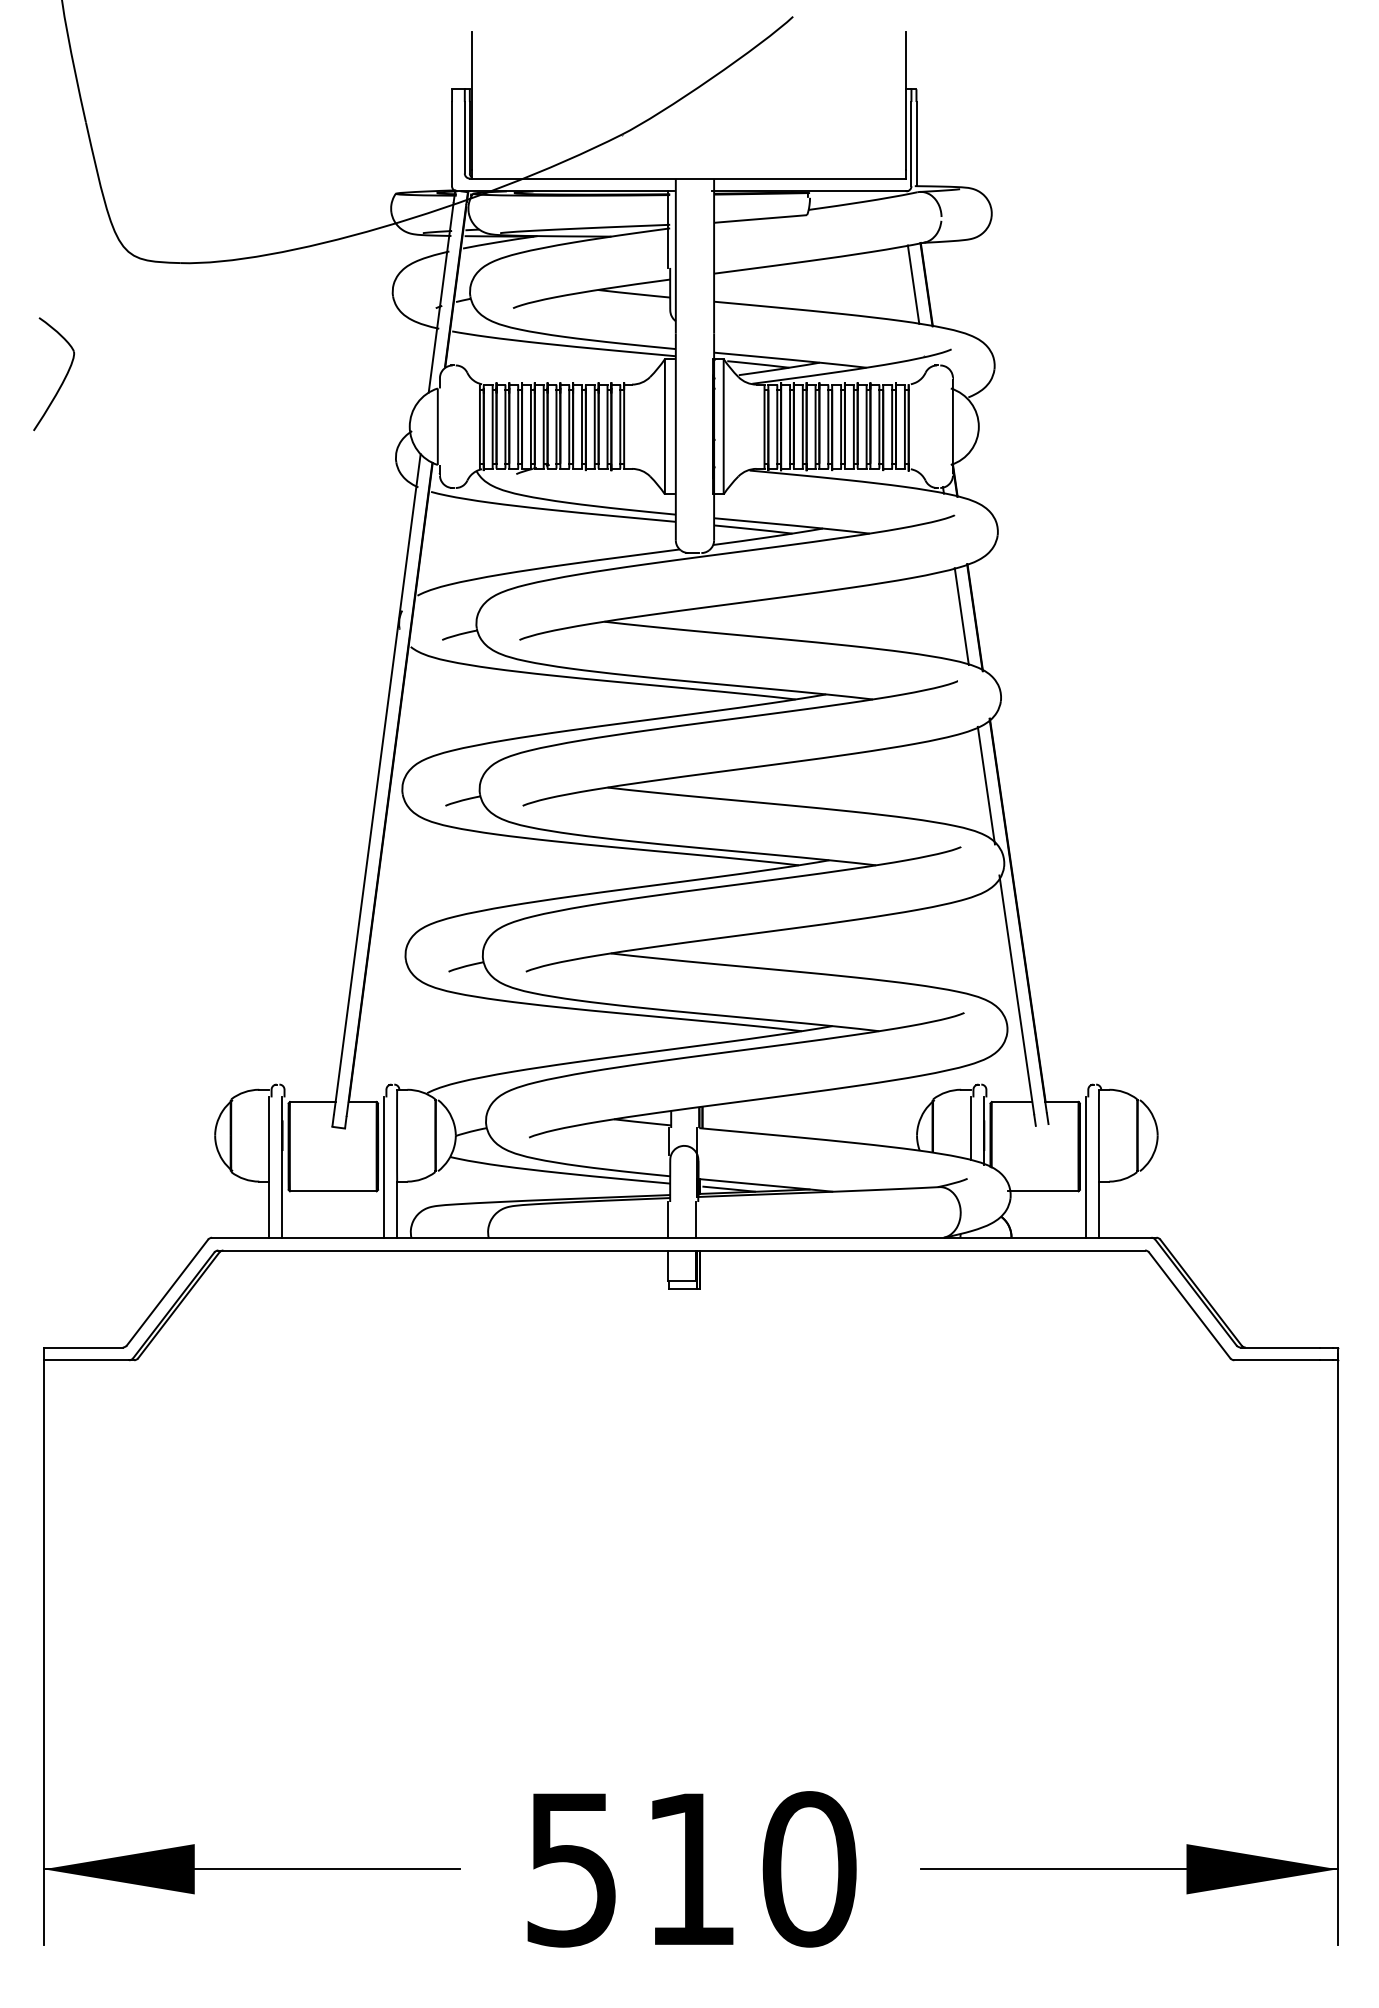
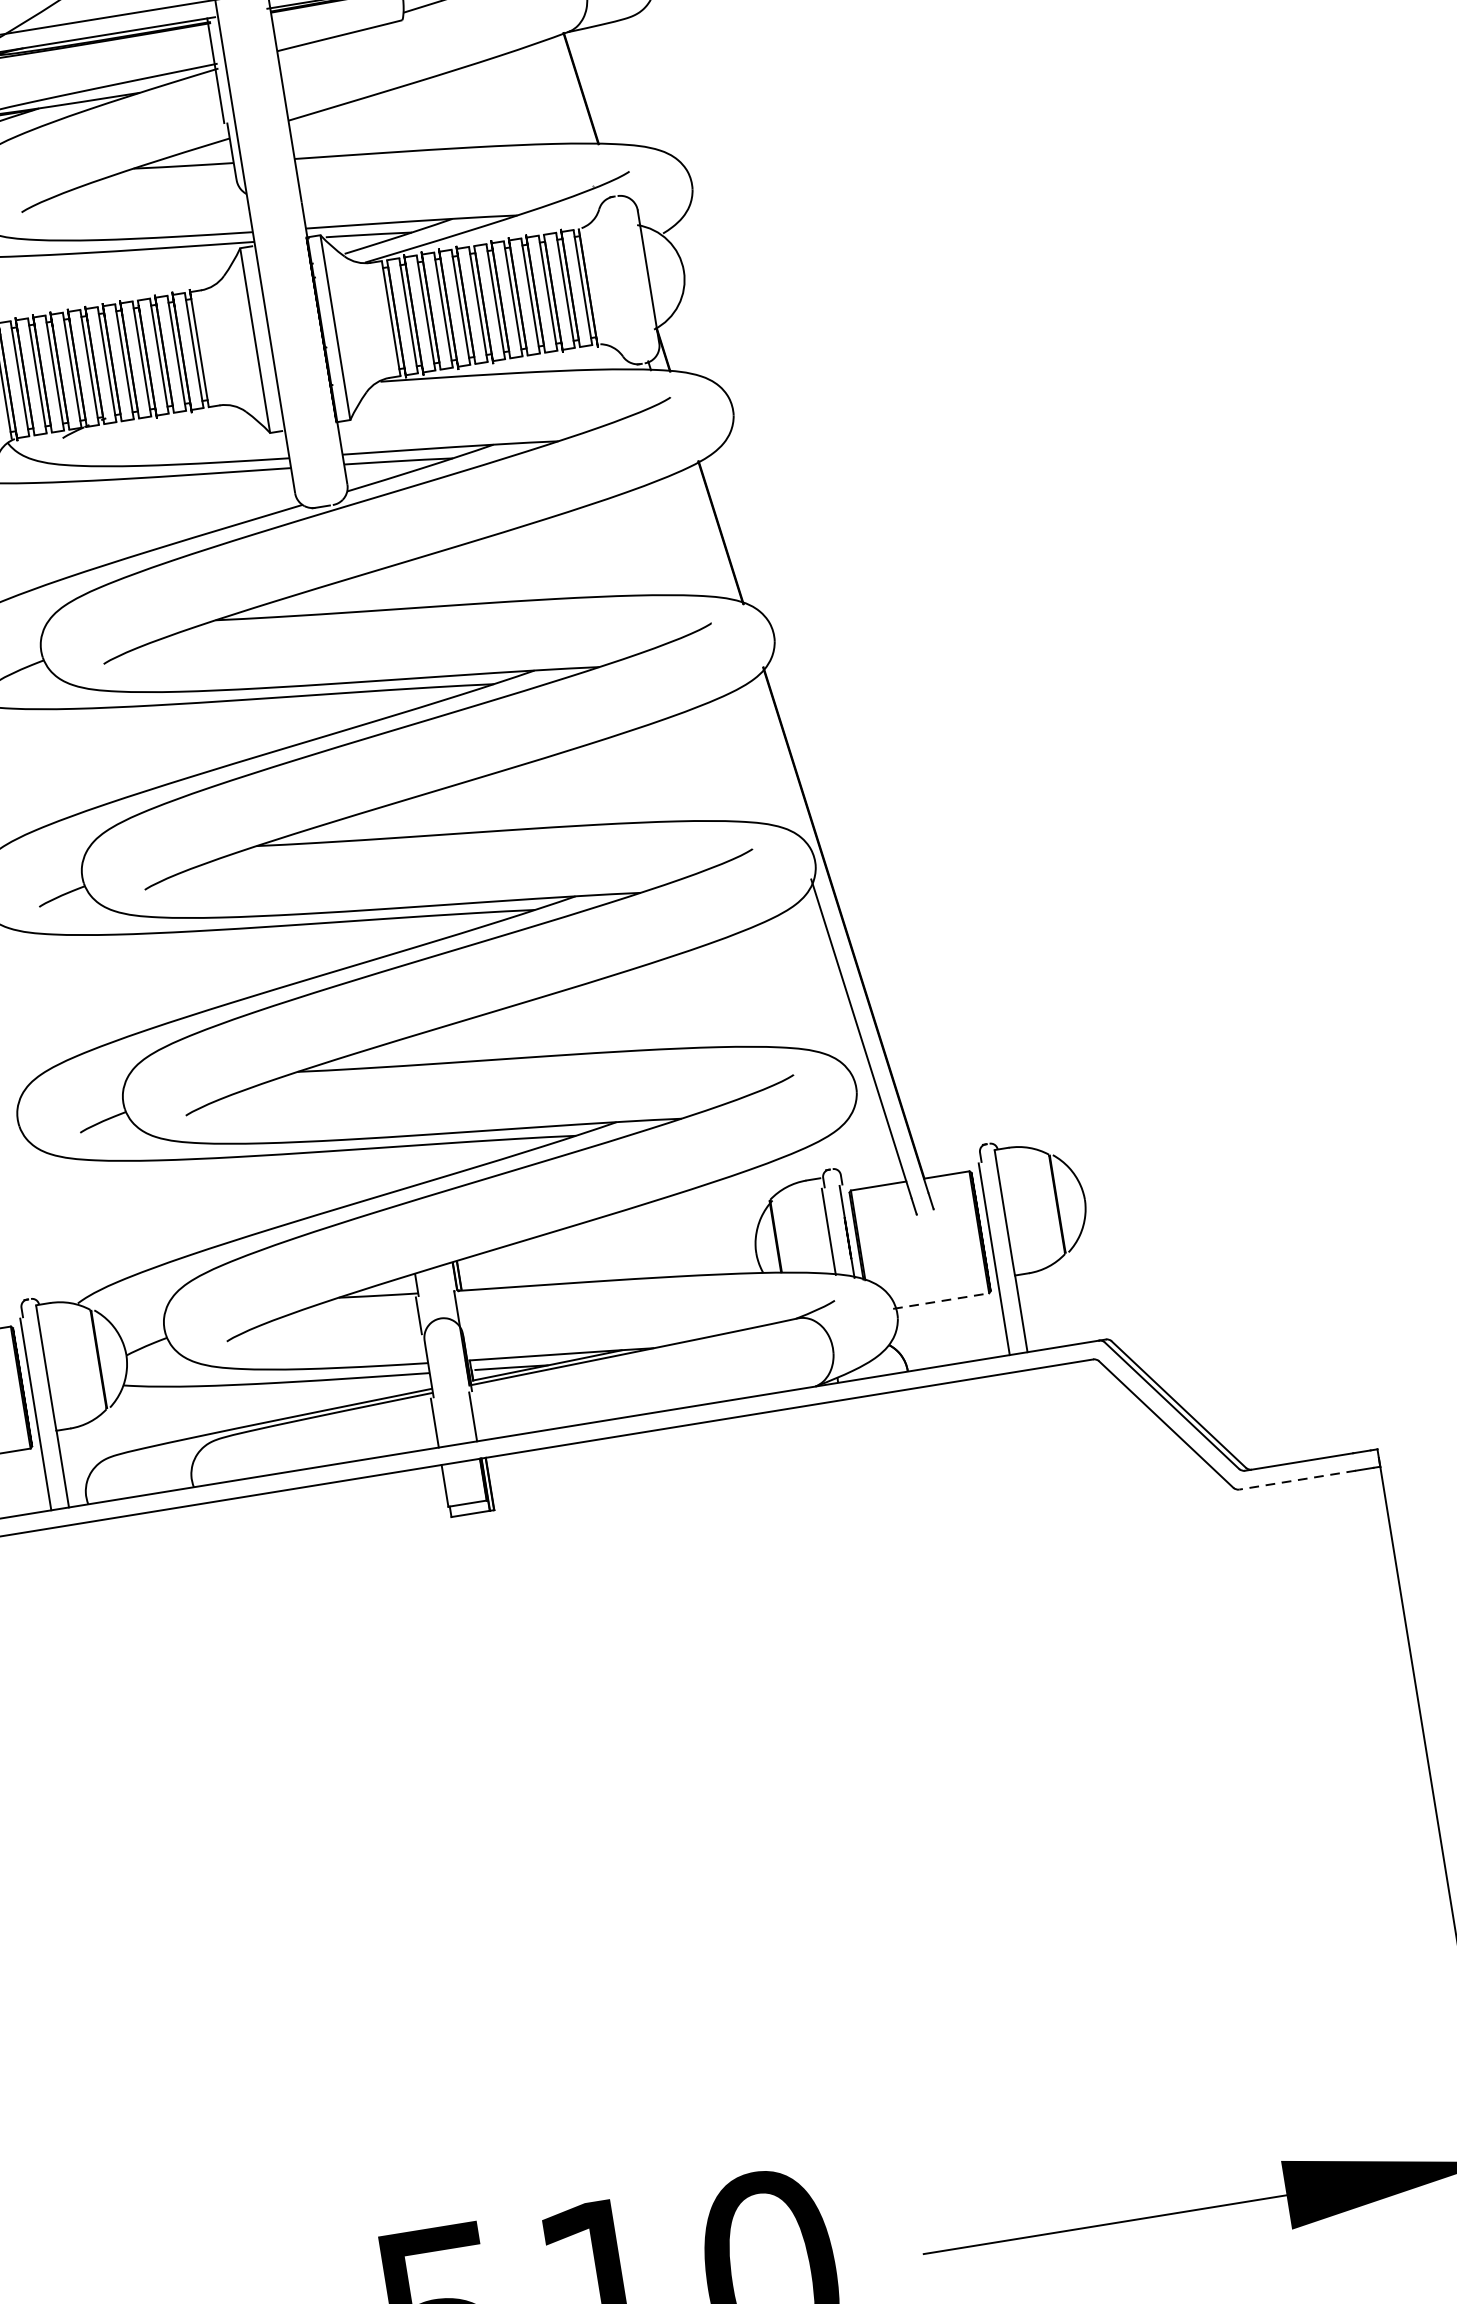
line: (913, 284) -> (563, 91), removed
line: (961, 616) -> (702, 534), removed
line: (985, 785) -> (772, 759), removed
line: (1043, 1191) -> (941, 1301), solid -> dashed
line: (1277, 1360) -> (1298, 1480), solid -> dashed

